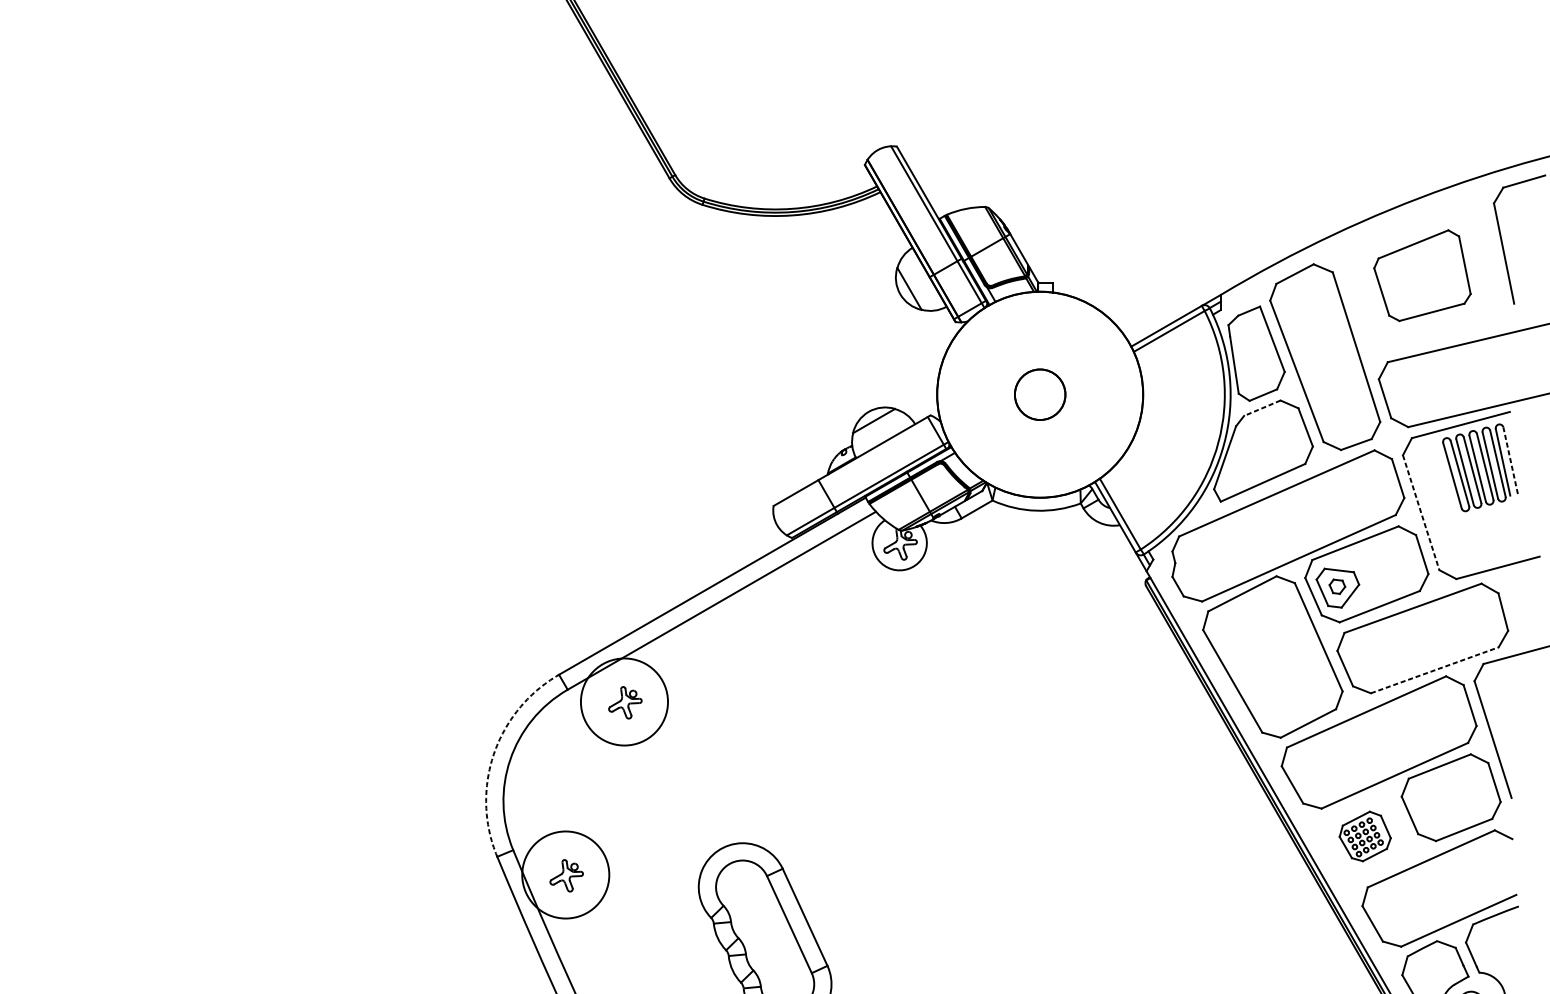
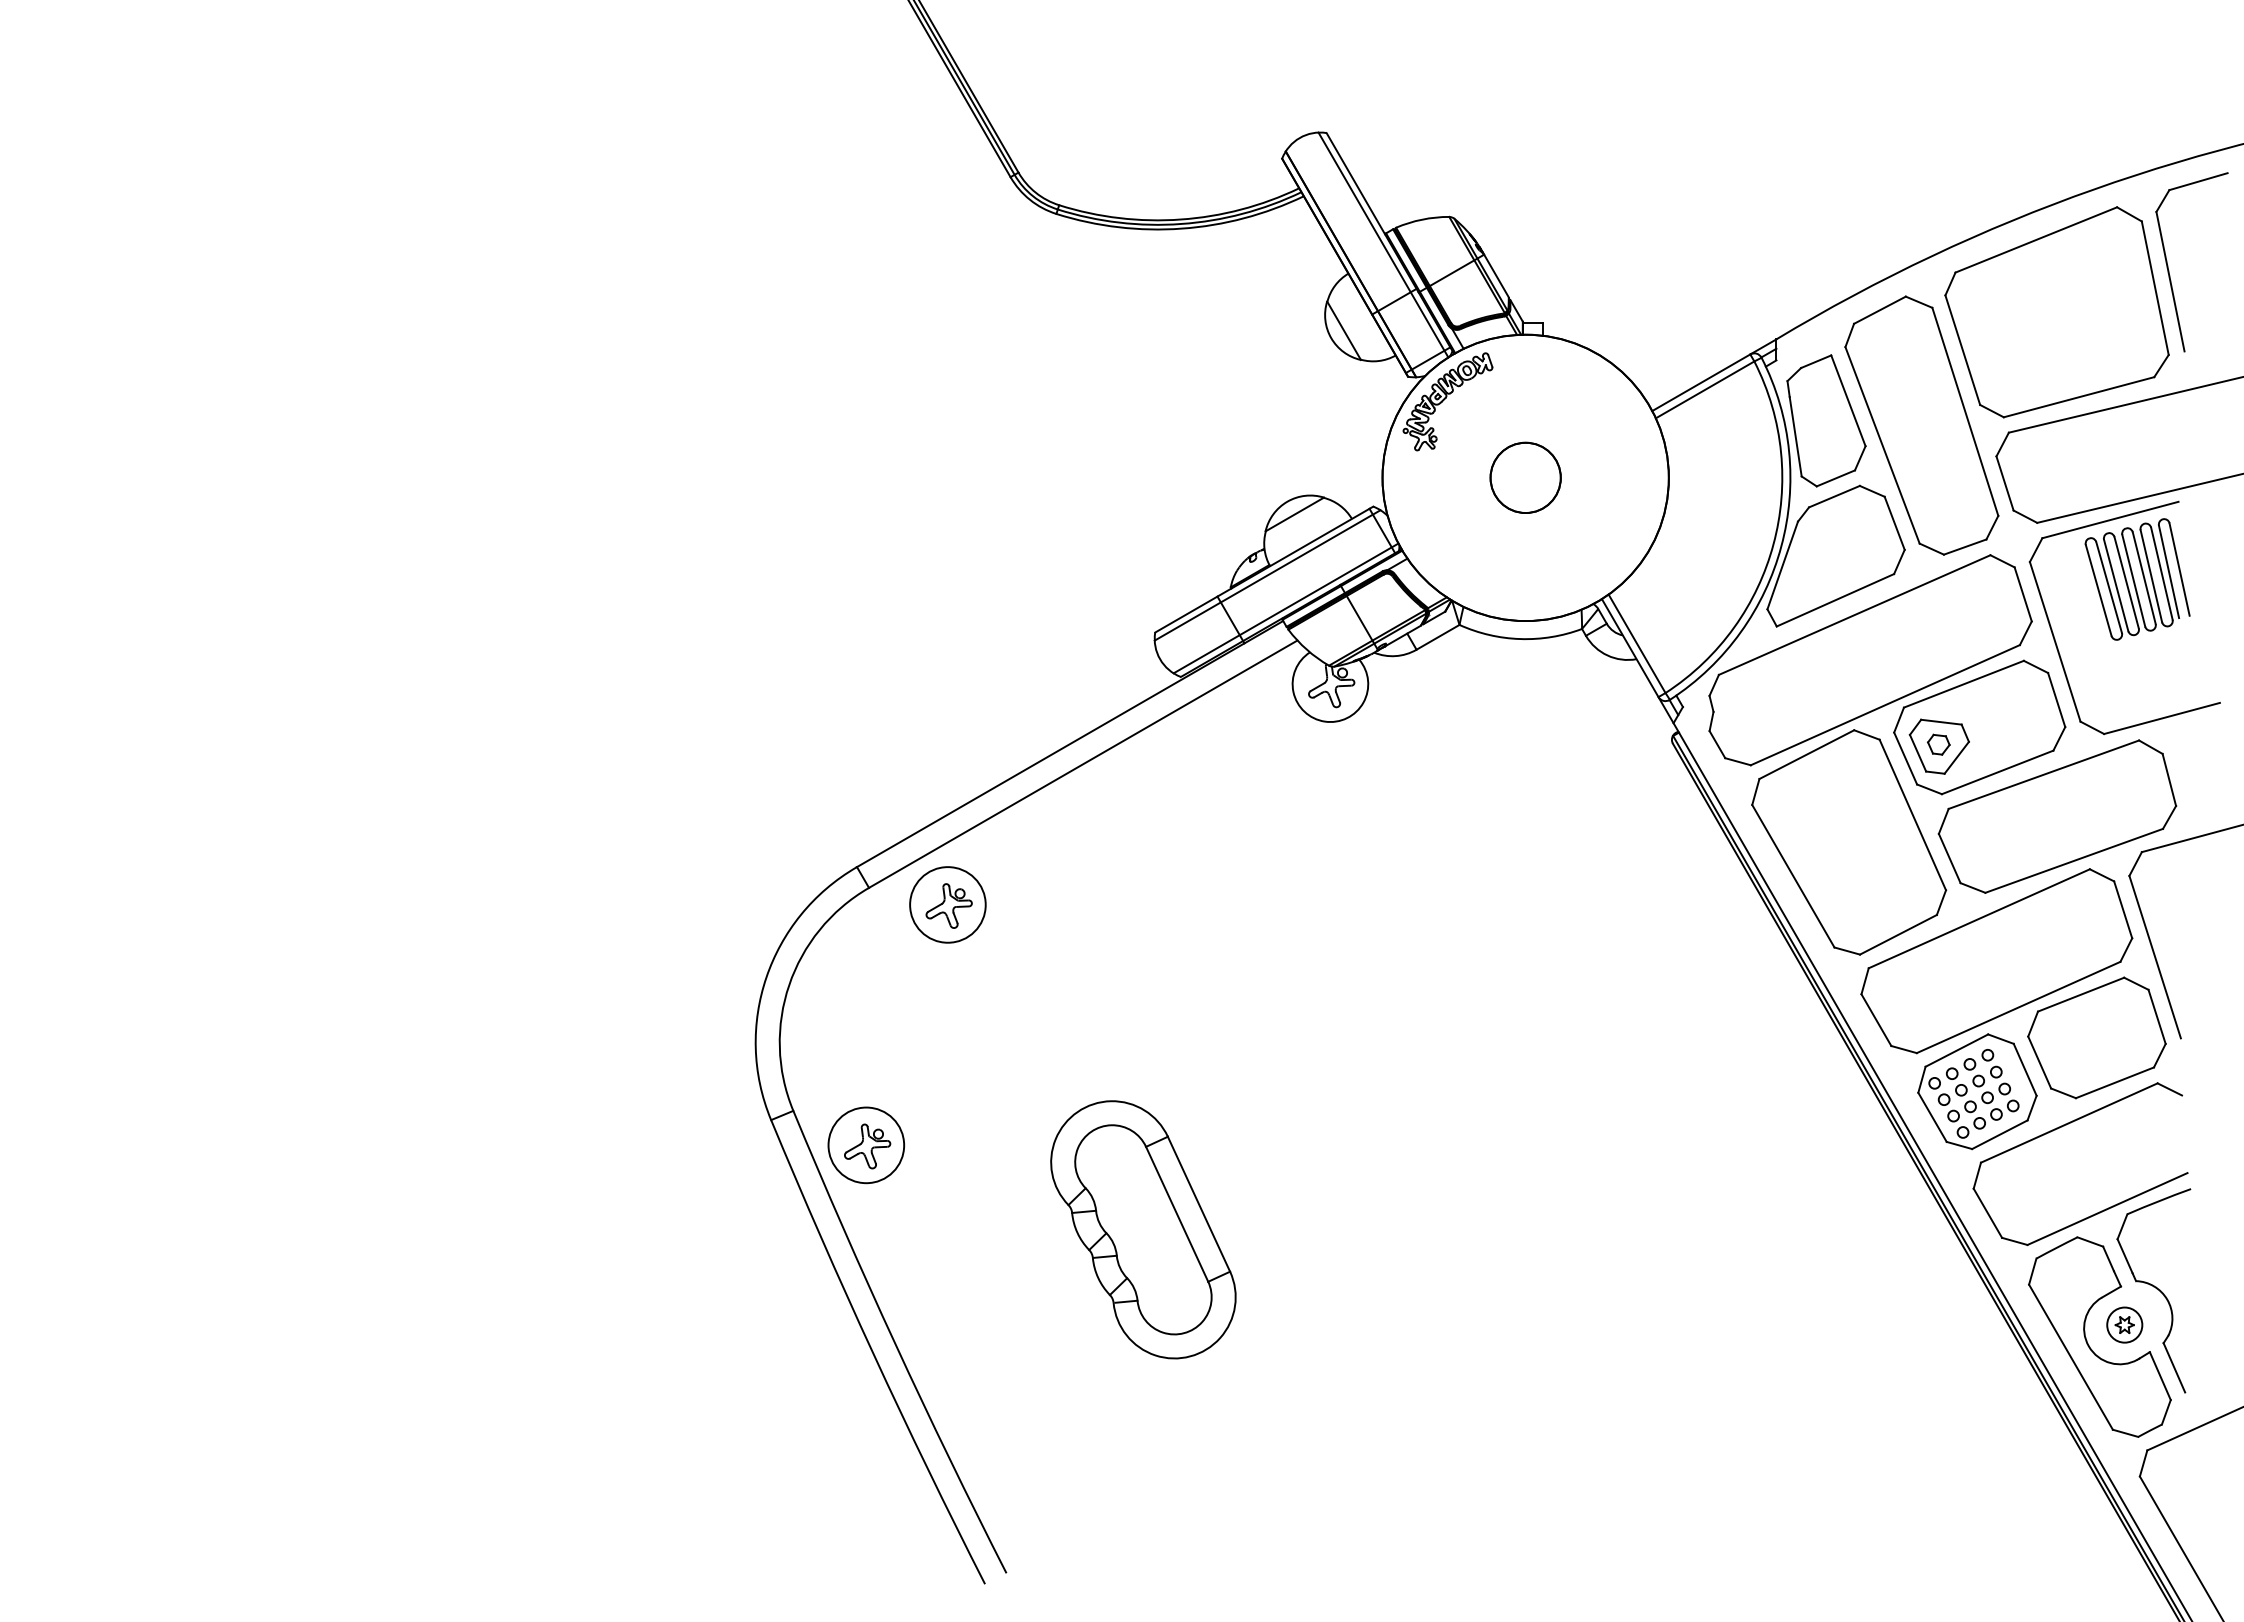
part: (1422, 275) -> (2056, 312), size x1.67
part: (983, 339) -> (1447, 401), added
line: (1262, 408) -> (1834, 496), dashed -> solid
line: (1510, 460) -> (2179, 569), dashed -> solid
line: (854, 464) -> (1267, 575), added
line: (1421, 512) -> (2055, 641), dashed -> solid
line: (1435, 670) -> (2074, 860), dashed -> solid
circle: (624, 701) -> (947, 904), size x0.62
arc: (493, 754) -> (766, 977), dashed -> solid
part: (1365, 836) -> (1977, 1091), size x1.67
circle: (565, 875) -> (866, 1145), size x0.62

